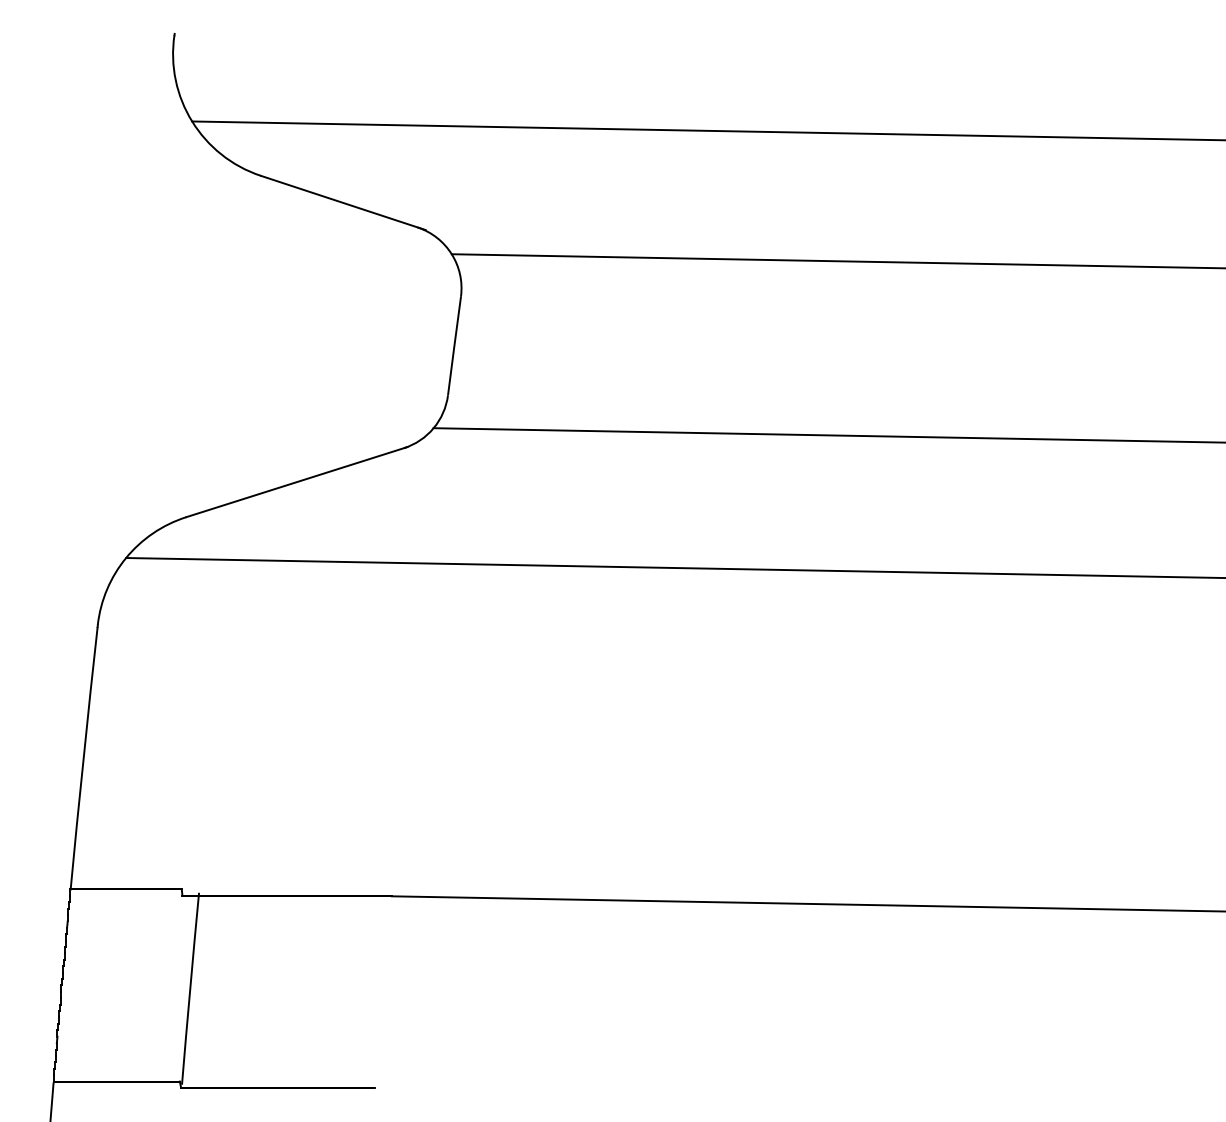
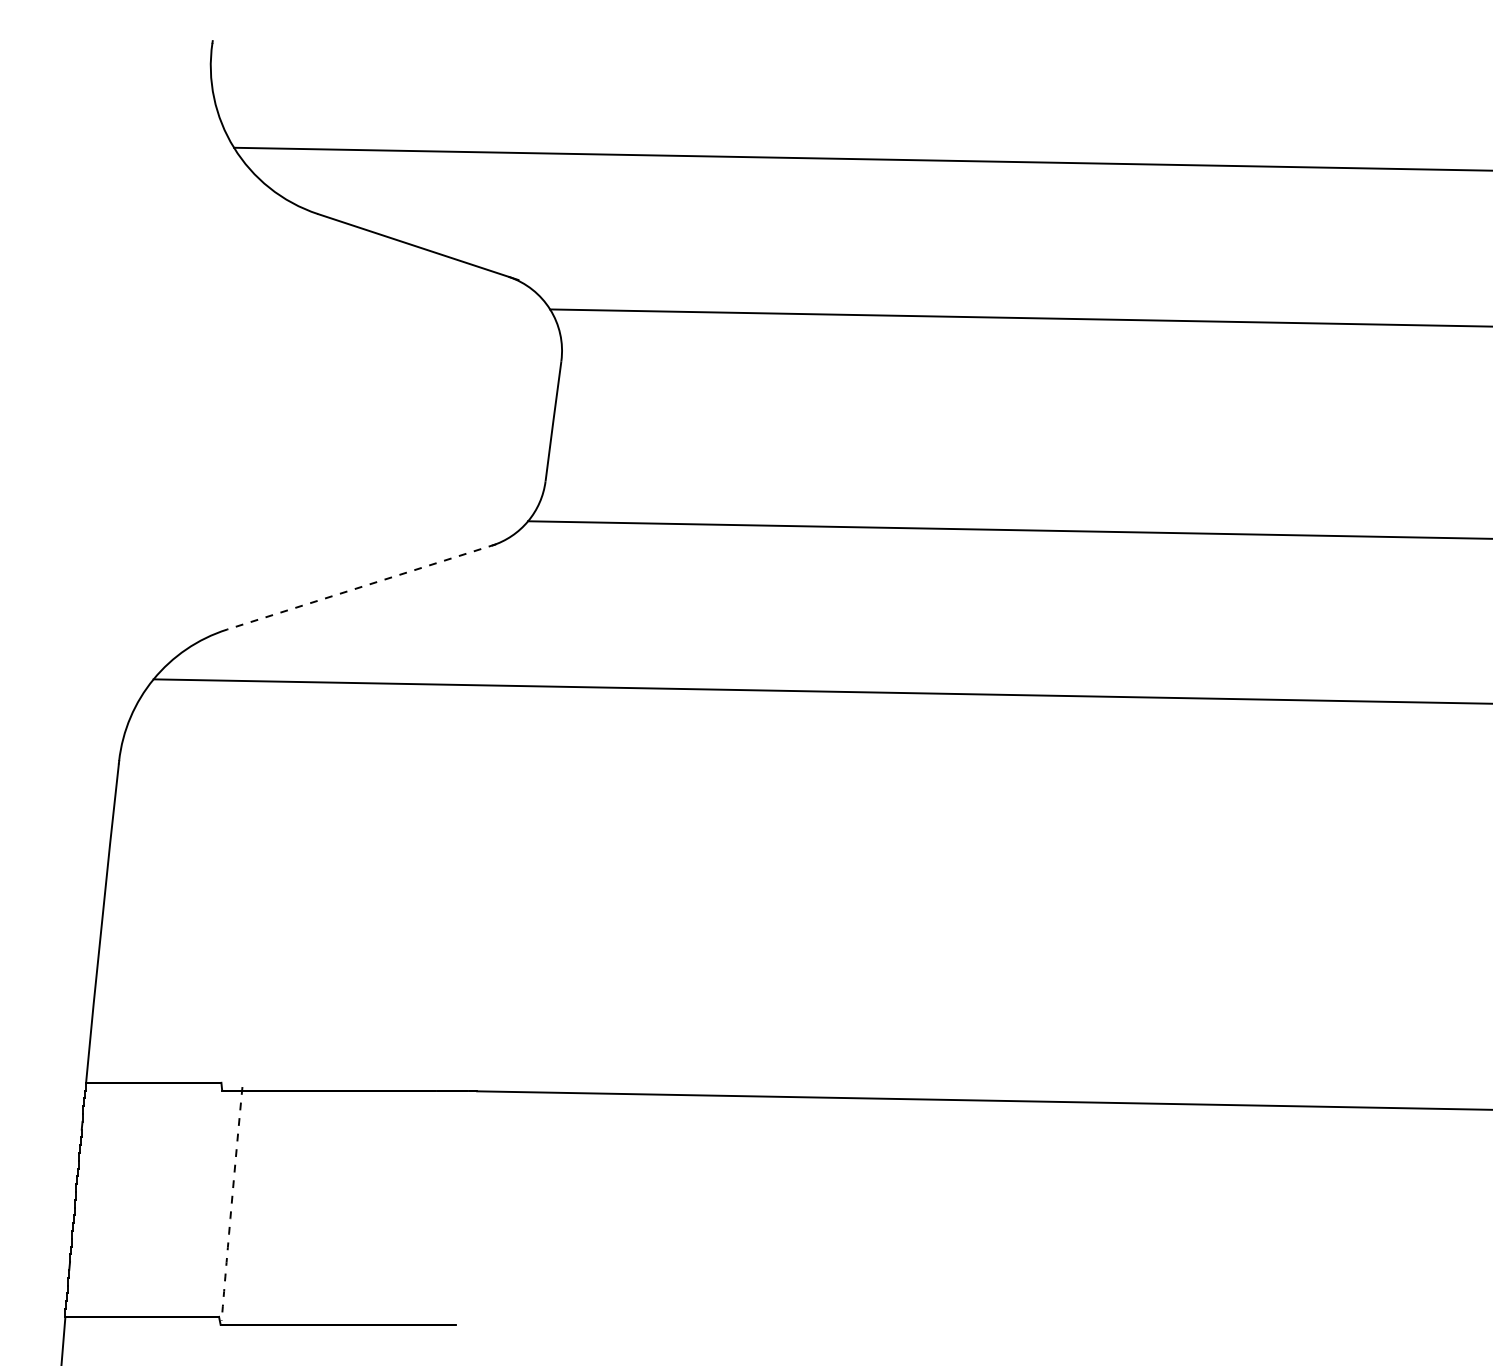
line: (296, 482) -> (361, 587), solid -> dashed
arc: (190, 988) -> (231, 1203), solid -> dashed

